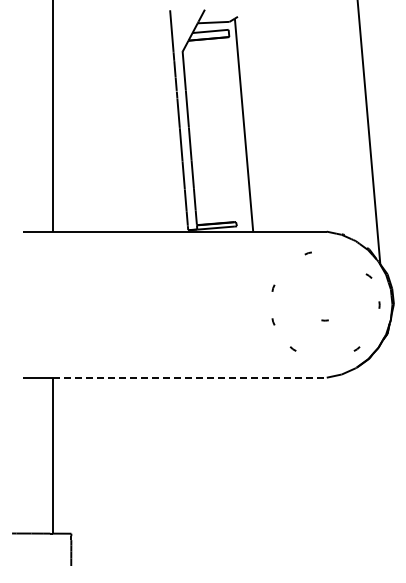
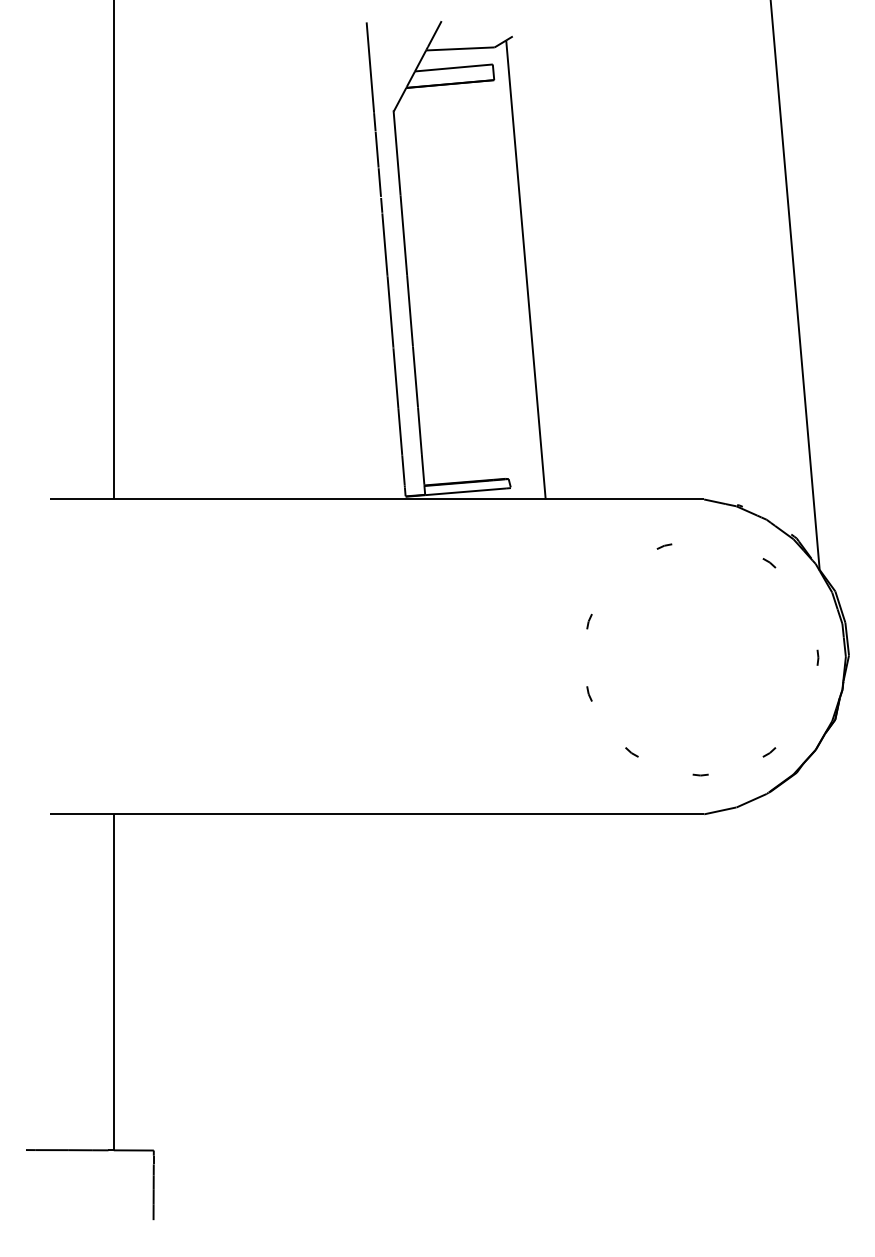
part: (368, 275) -> (768, 561), moved
part: (324, 320) -> (699, 775), moved
line: (189, 377) -> (408, 813), dashed -> solid

